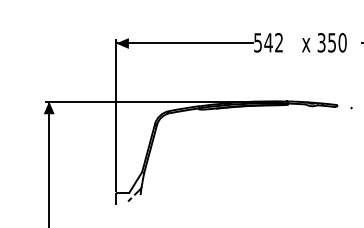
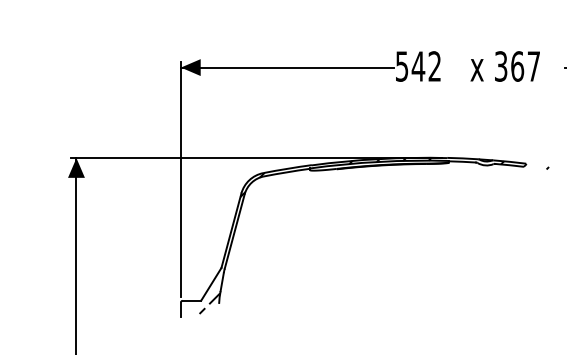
text: (337, 42) -> (525, 66), 350 -> 367

